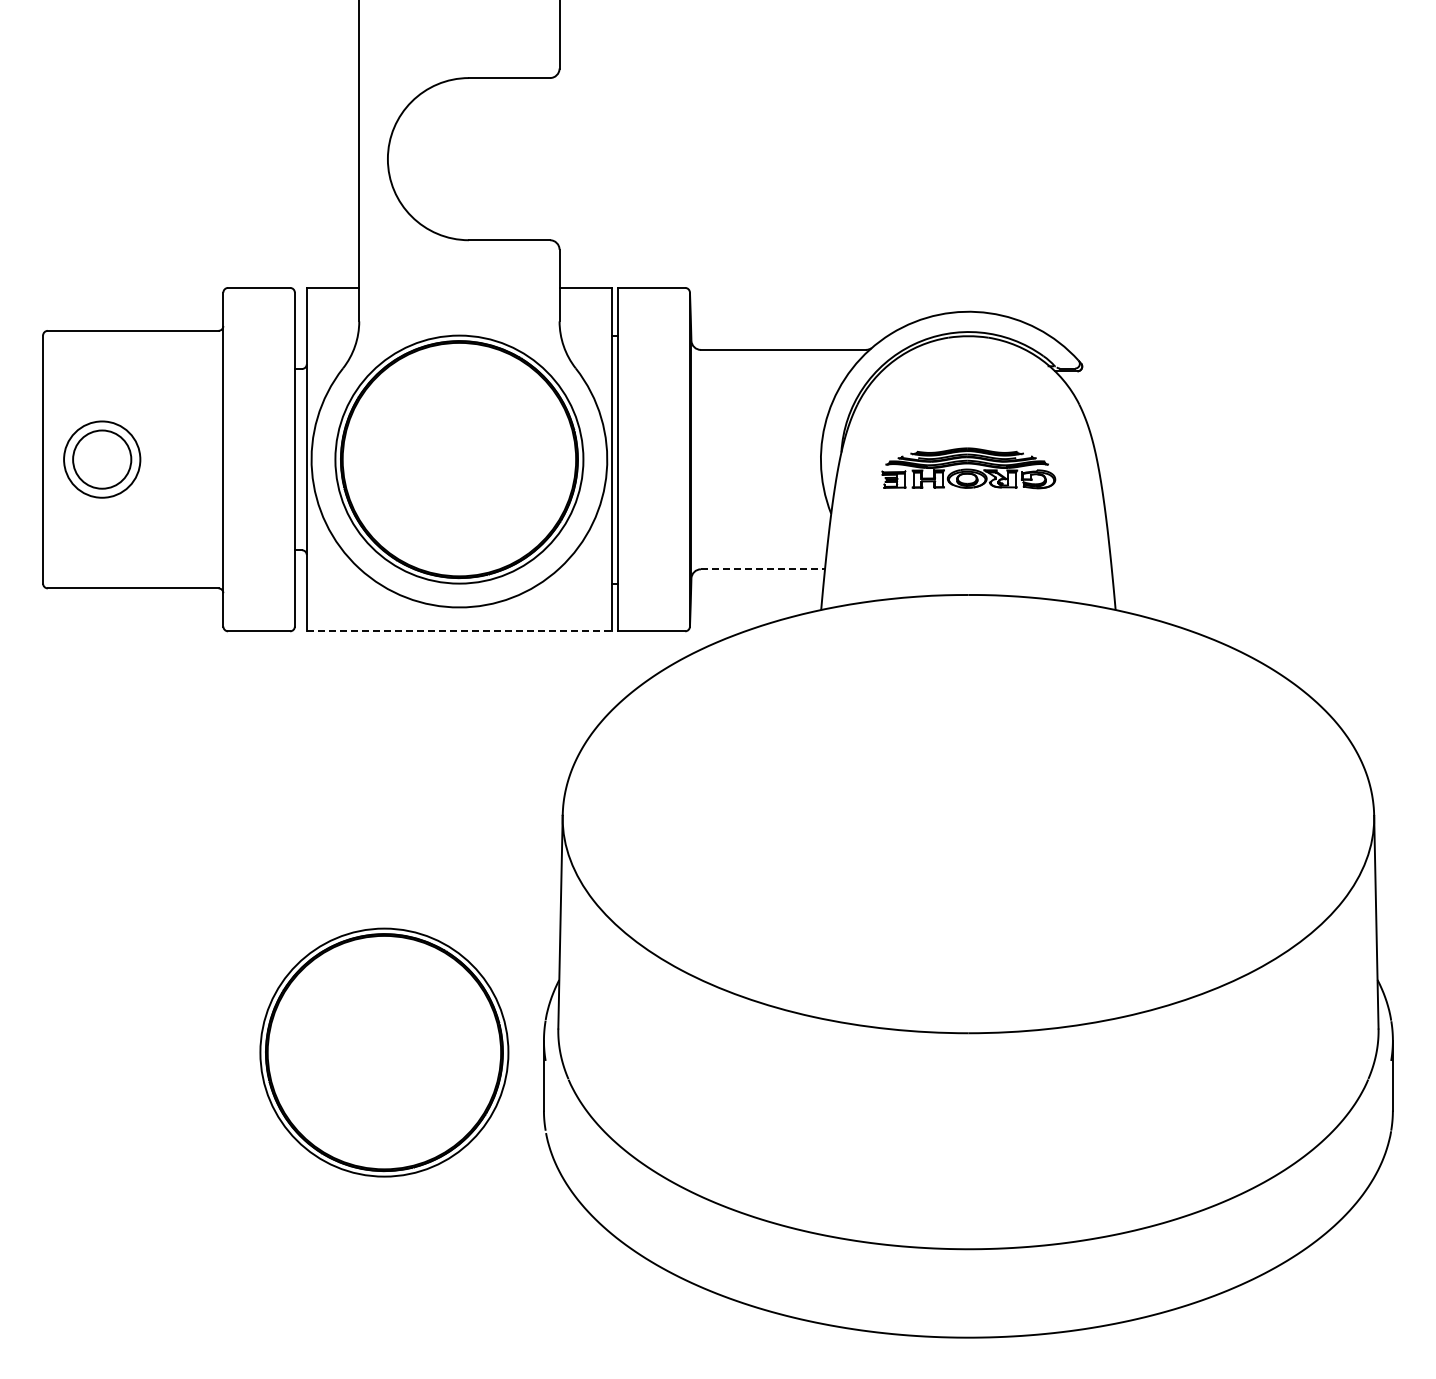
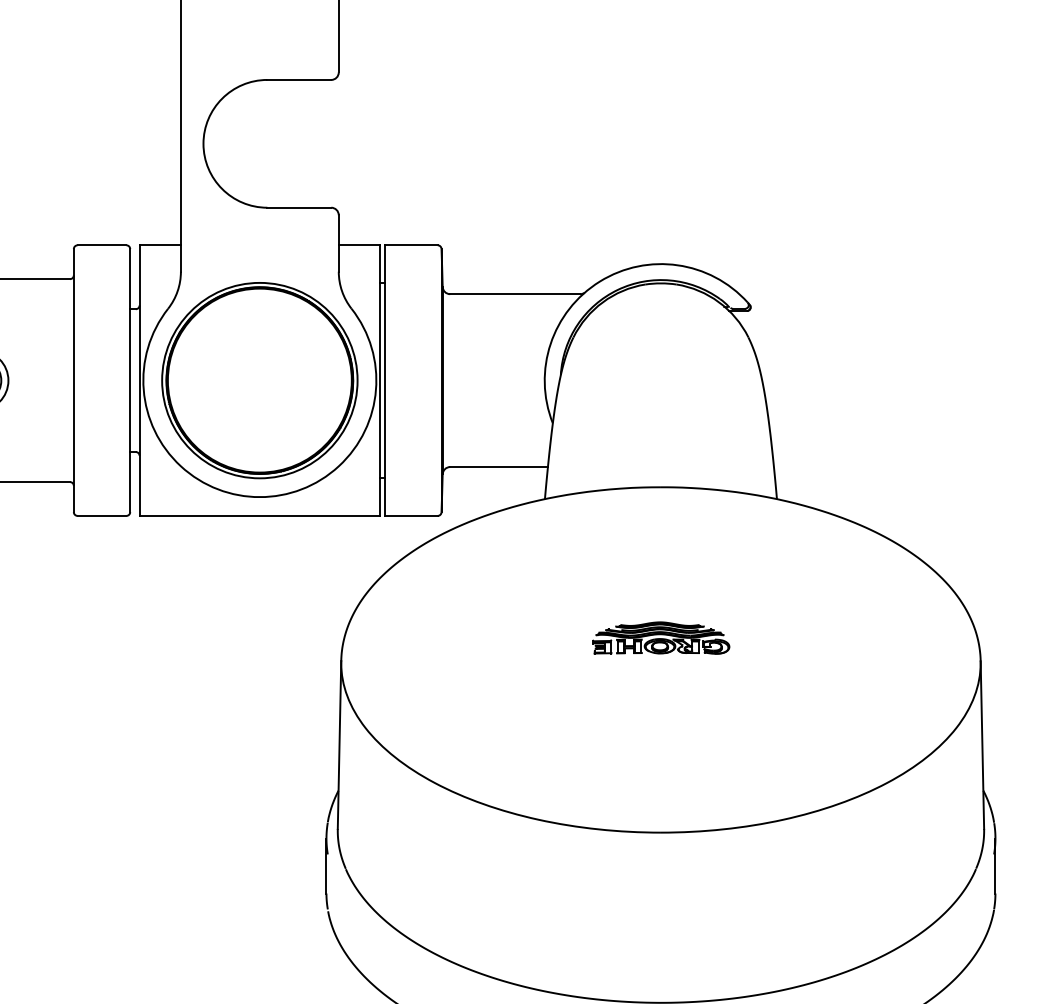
part: (968, 468) -> (661, 638), moved
line: (763, 569) -> (499, 467), dashed -> solid
line: (459, 631) -> (259, 516), dashed -> solid
part: (384, 1052) -> (200, 847), removed

